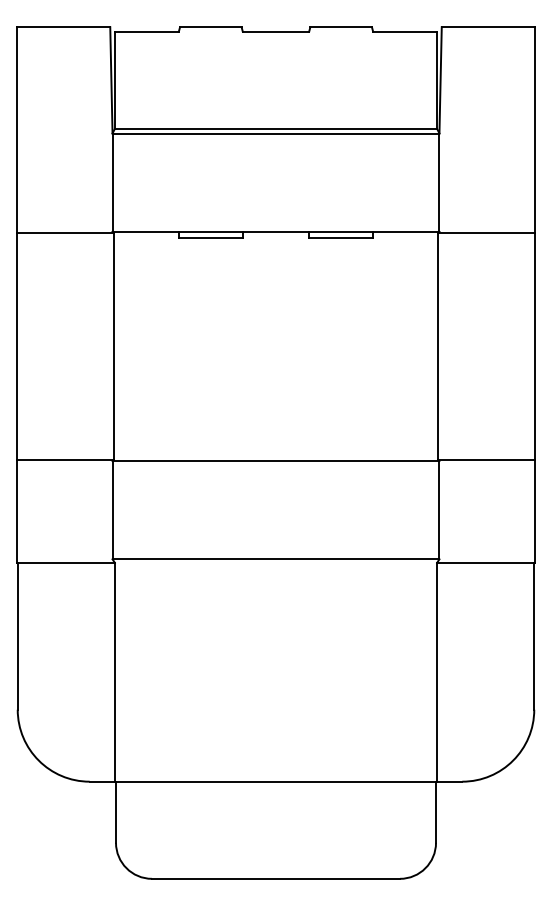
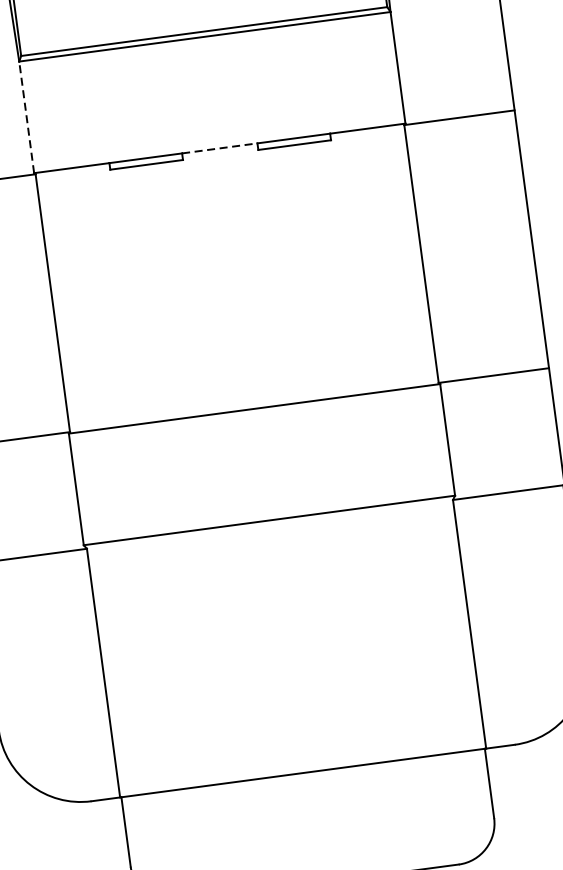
line: (112, 182) -> (26, 117), solid -> dashed
line: (276, 231) -> (220, 148), solid -> dashed

